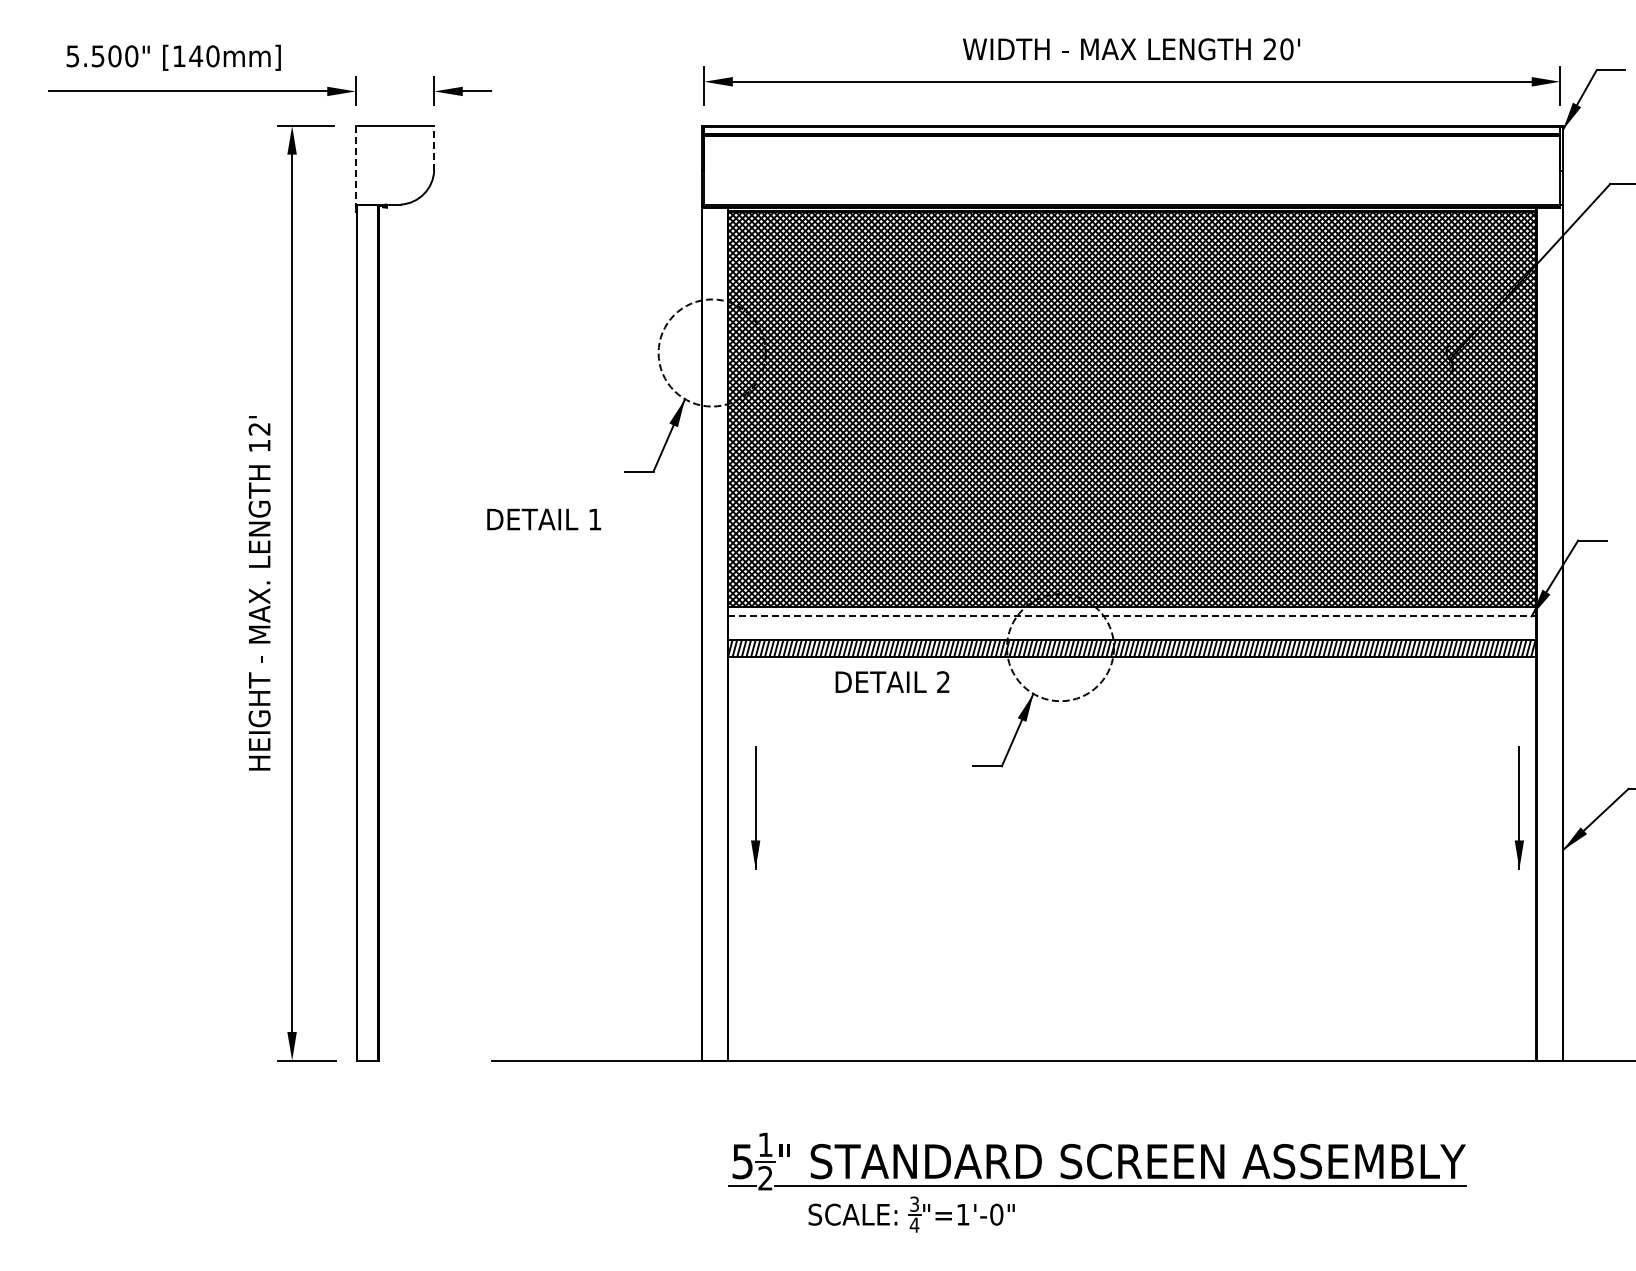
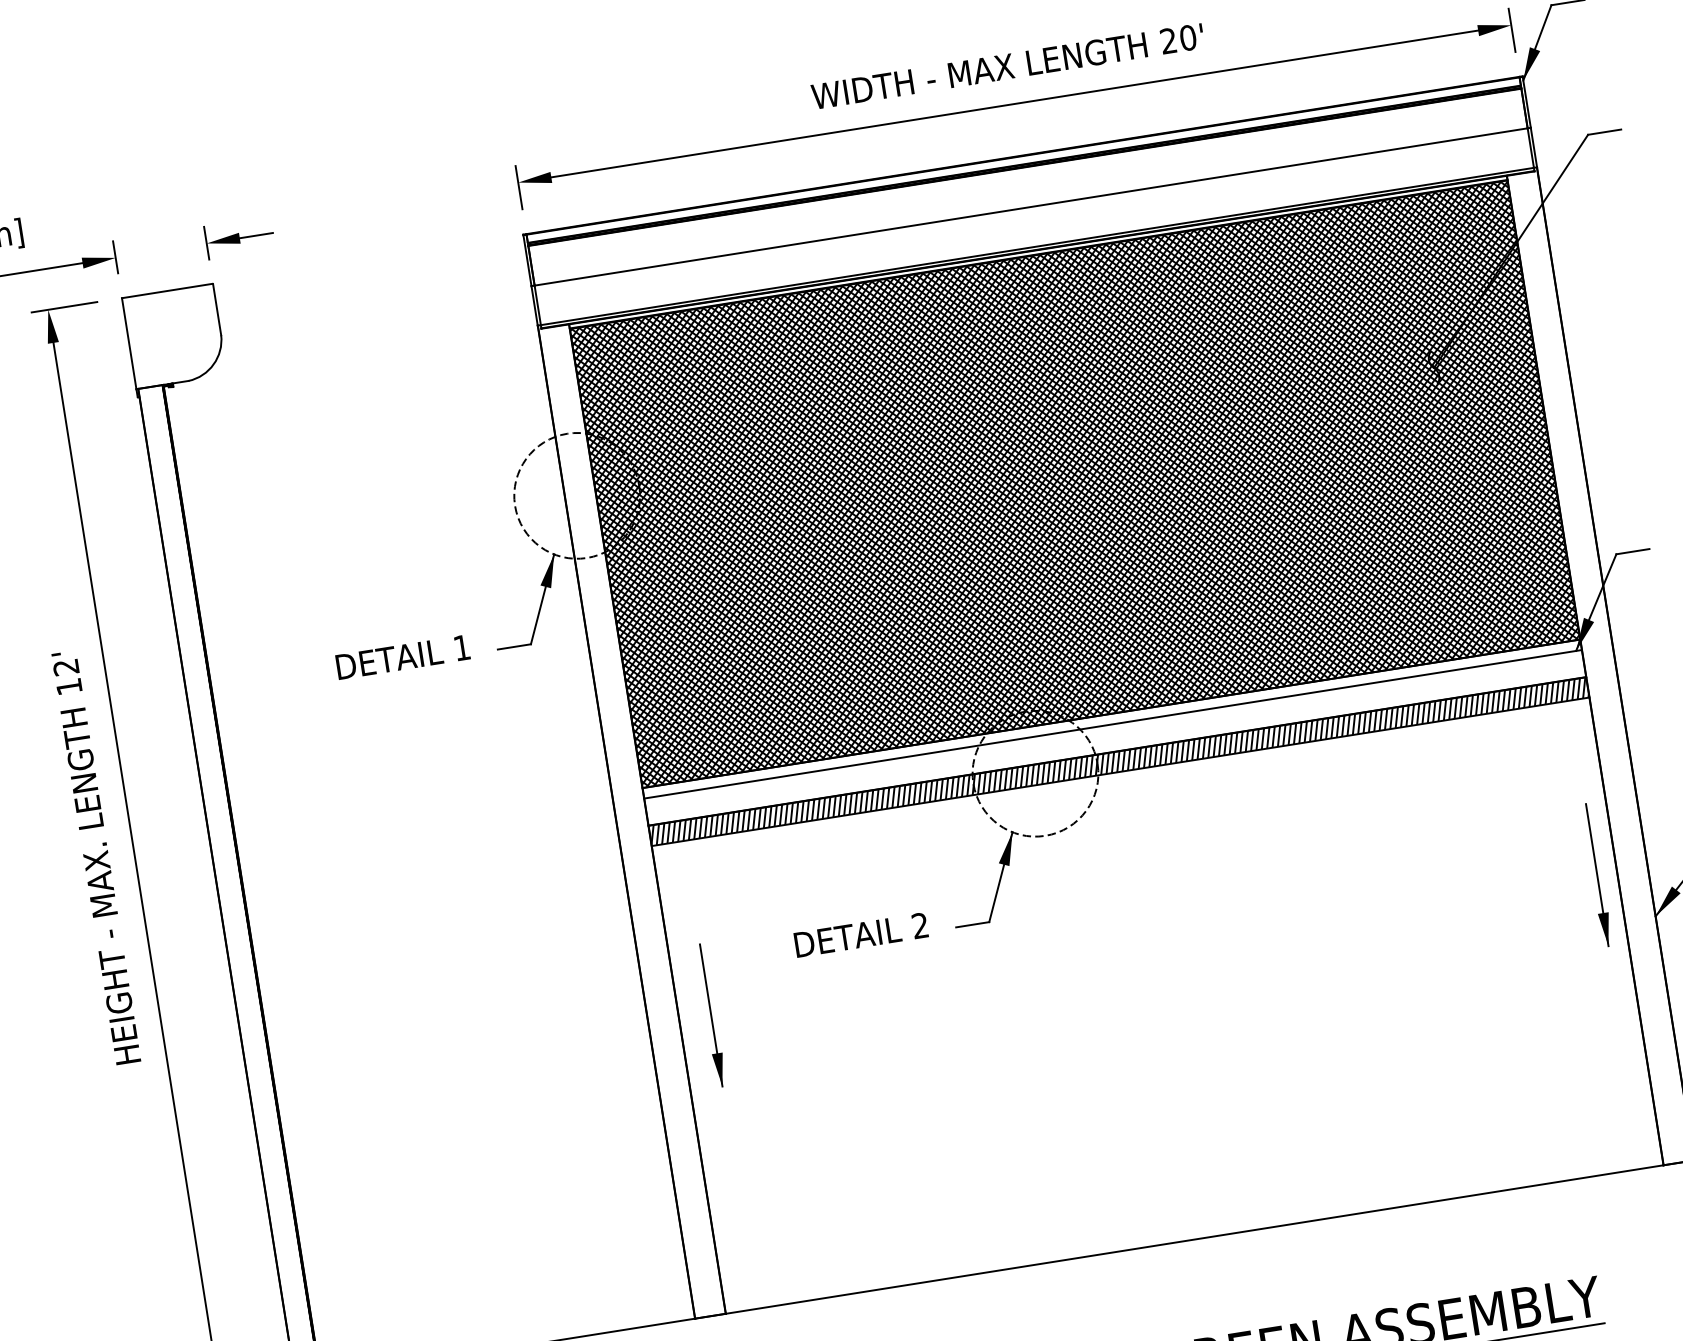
line: (434, 148) -> (217, 309), dashed -> solid
line: (355, 165) -> (128, 343), dashed -> solid
line: (1132, 170) -> (1031, 206), added
text: (544, 519) -> (403, 657), moved
line: (1132, 616) -> (1113, 724), dashed -> solid
text: (892, 681) -> (861, 934), moved

